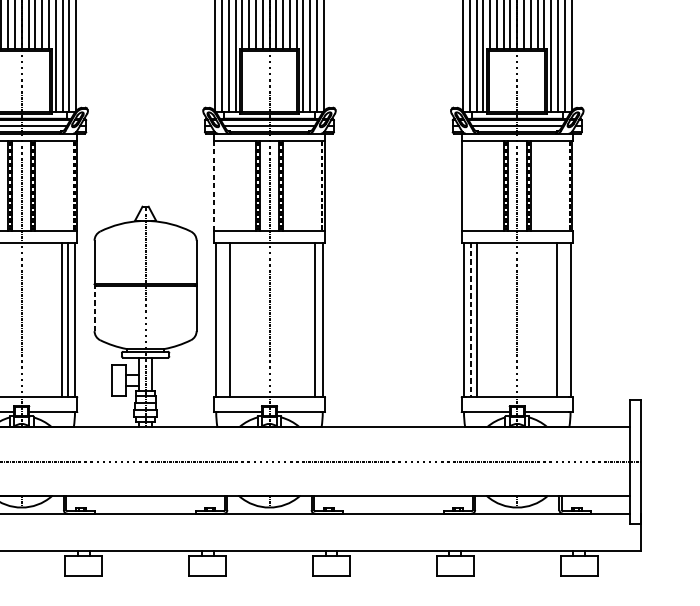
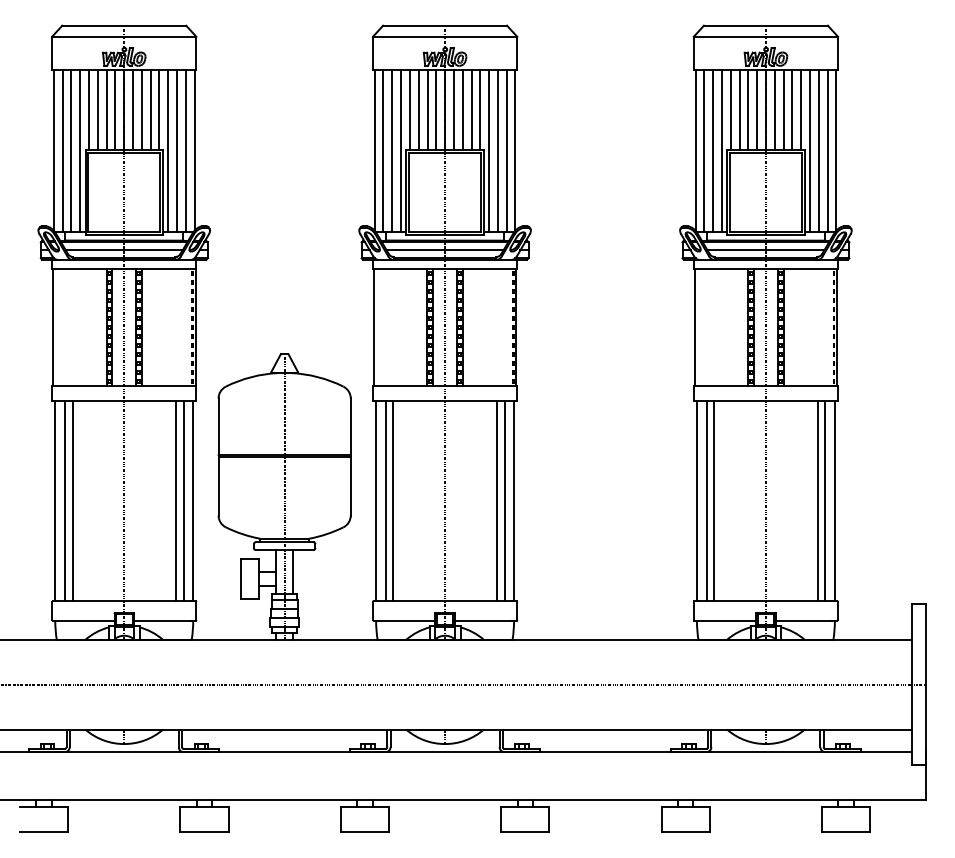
line: (214, 185) -> (373, 326), dashed -> solid
line: (94, 307) -> (218, 485), dashed -> solid
line: (223, 319) -> (385, 500), added
line: (309, 319) -> (496, 500), added
line: (563, 319) -> (825, 500), added
line: (471, 320) -> (706, 501), dashed -> solid

